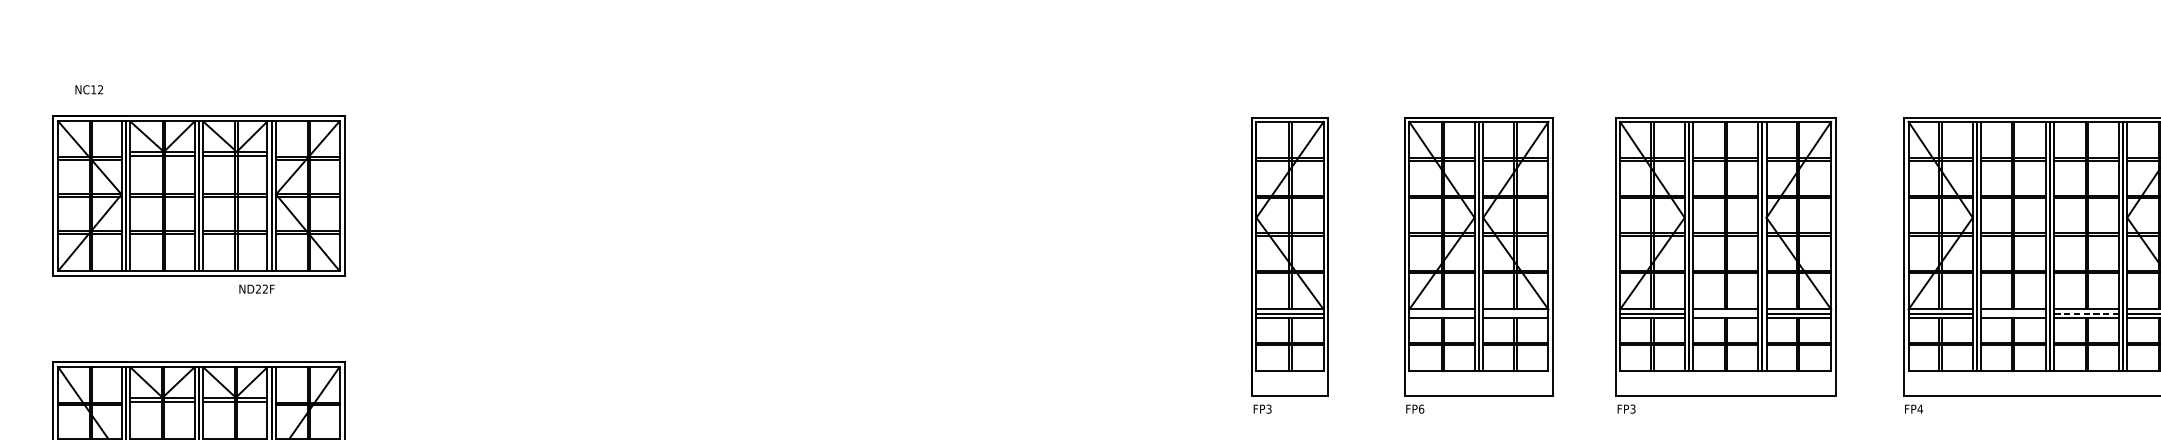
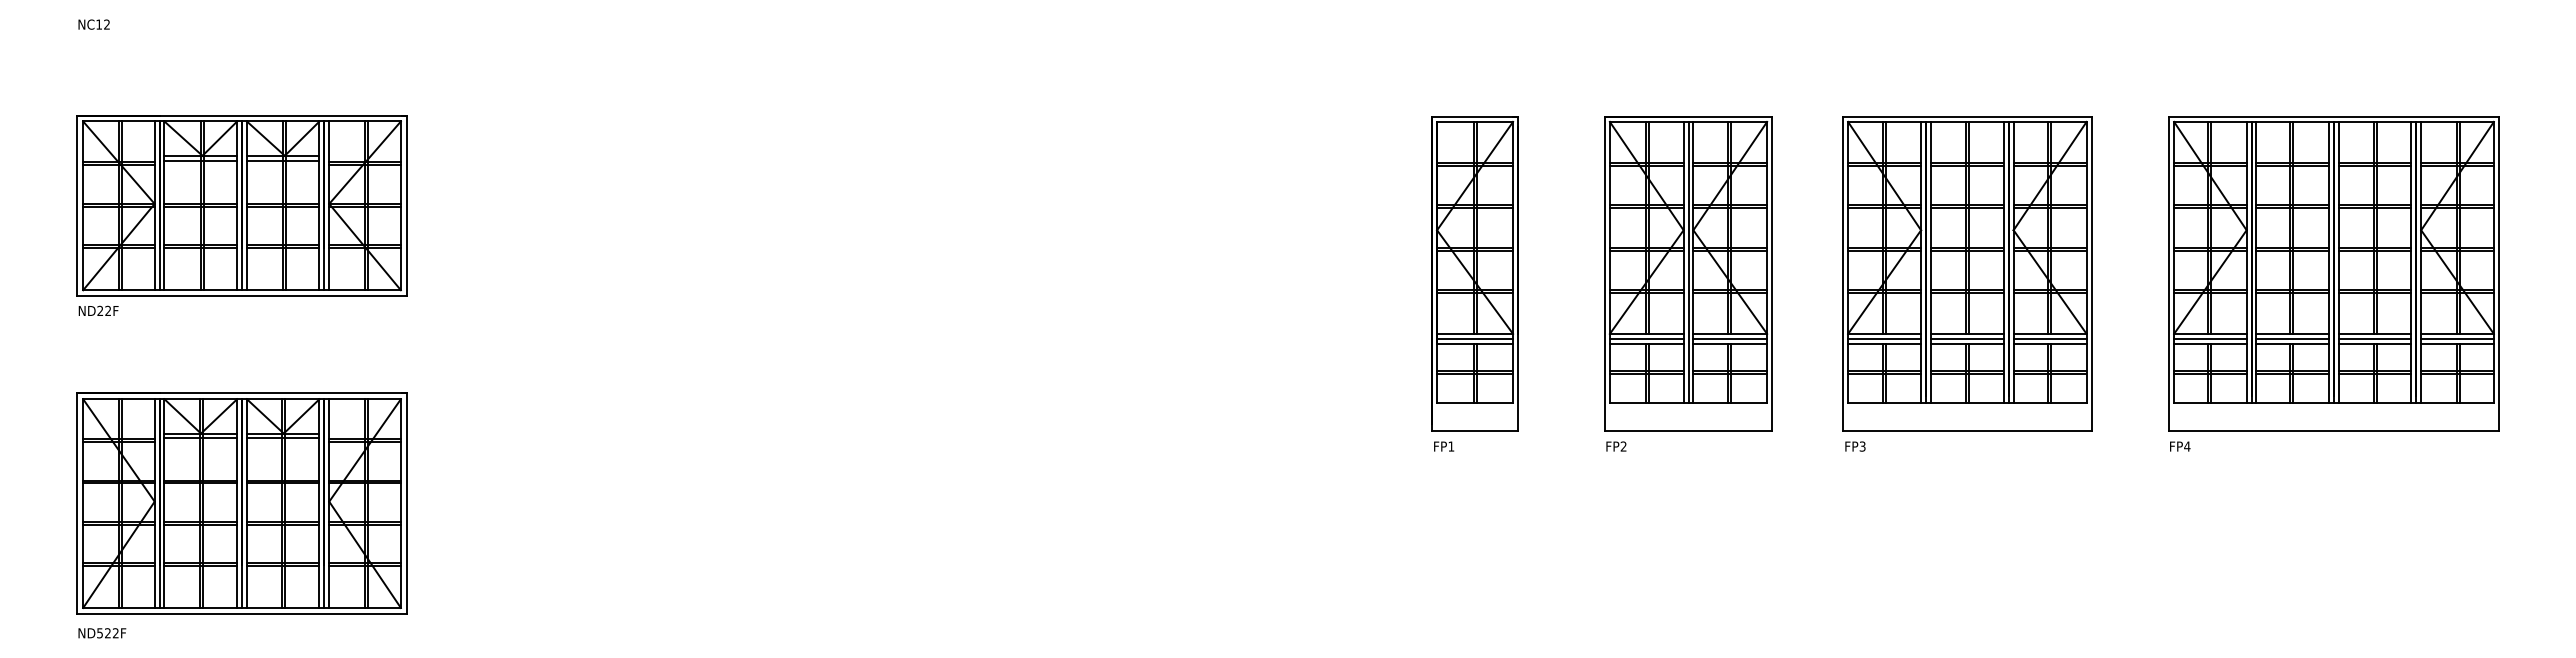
text: (88, 89) -> (93, 24), moved
text: (256, 288) -> (98, 310), moved
line: (1441, 313) -> (1646, 338), added
line: (1516, 313) -> (1730, 338), added
line: (1724, 313) -> (1966, 338), added
line: (2013, 313) -> (2292, 338), added
line: (2086, 313) -> (2375, 338), dashed -> solid
text: (1269, 409) -> (1451, 446), FP3 -> FP1
text: (1421, 409) -> (1623, 446), FP6 -> FP2

